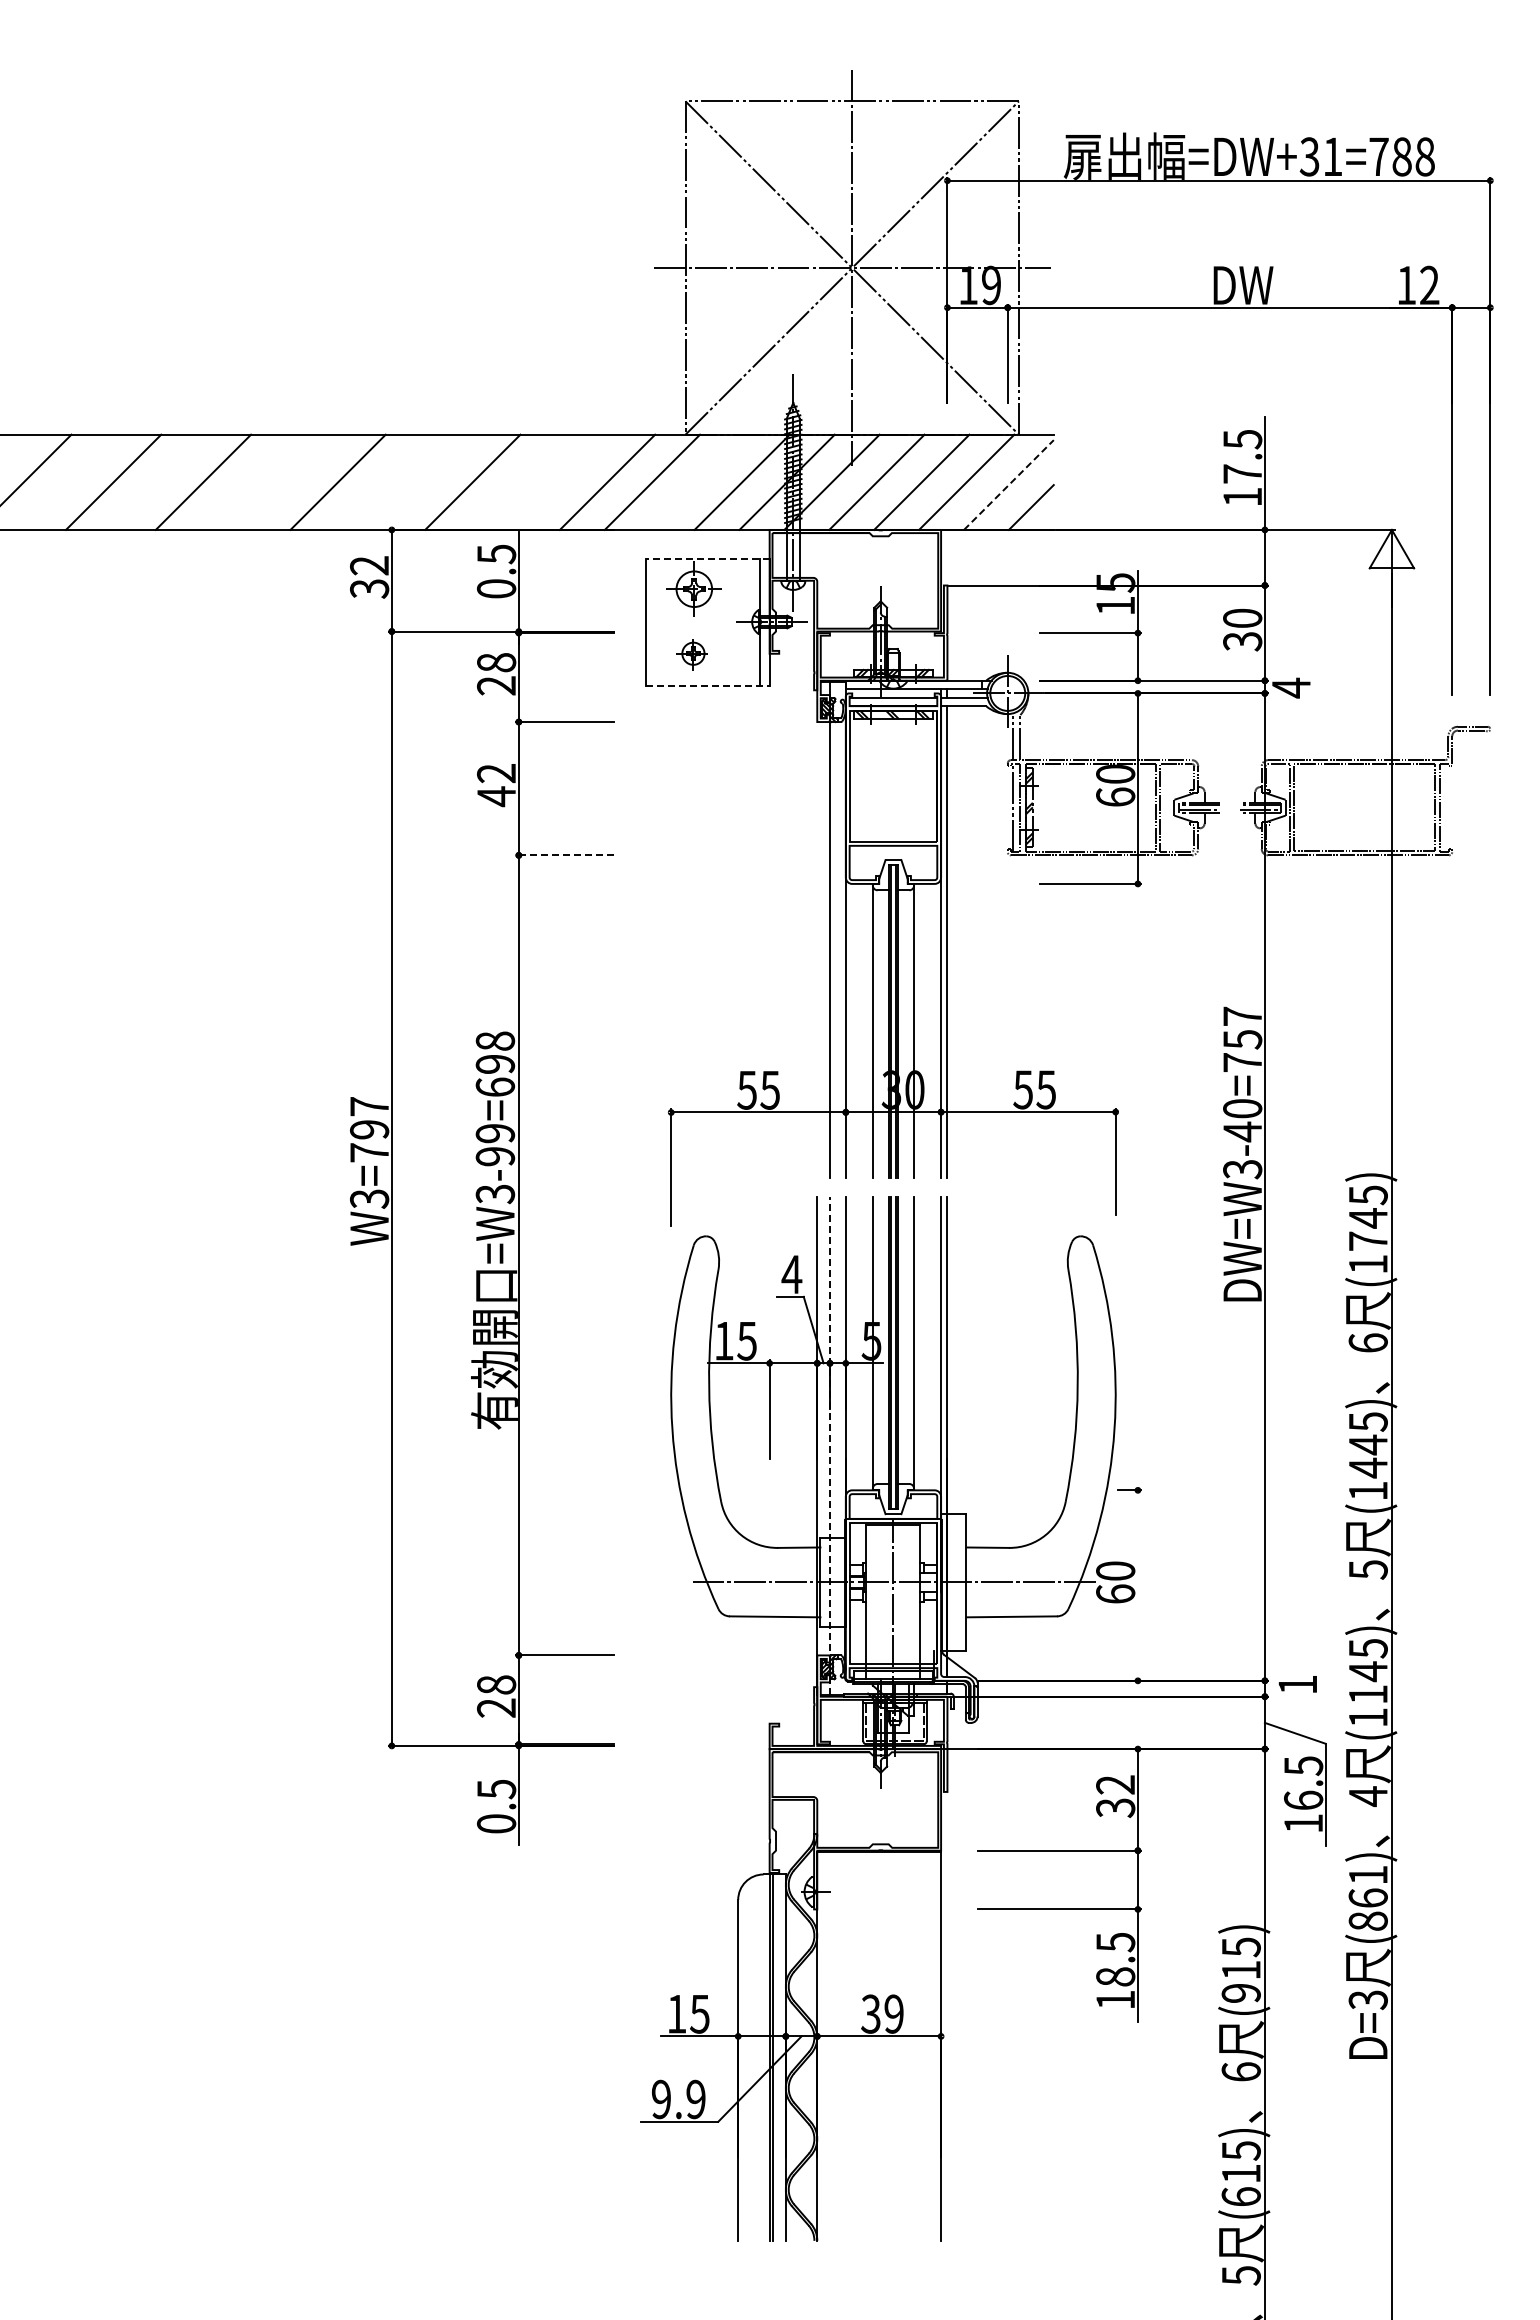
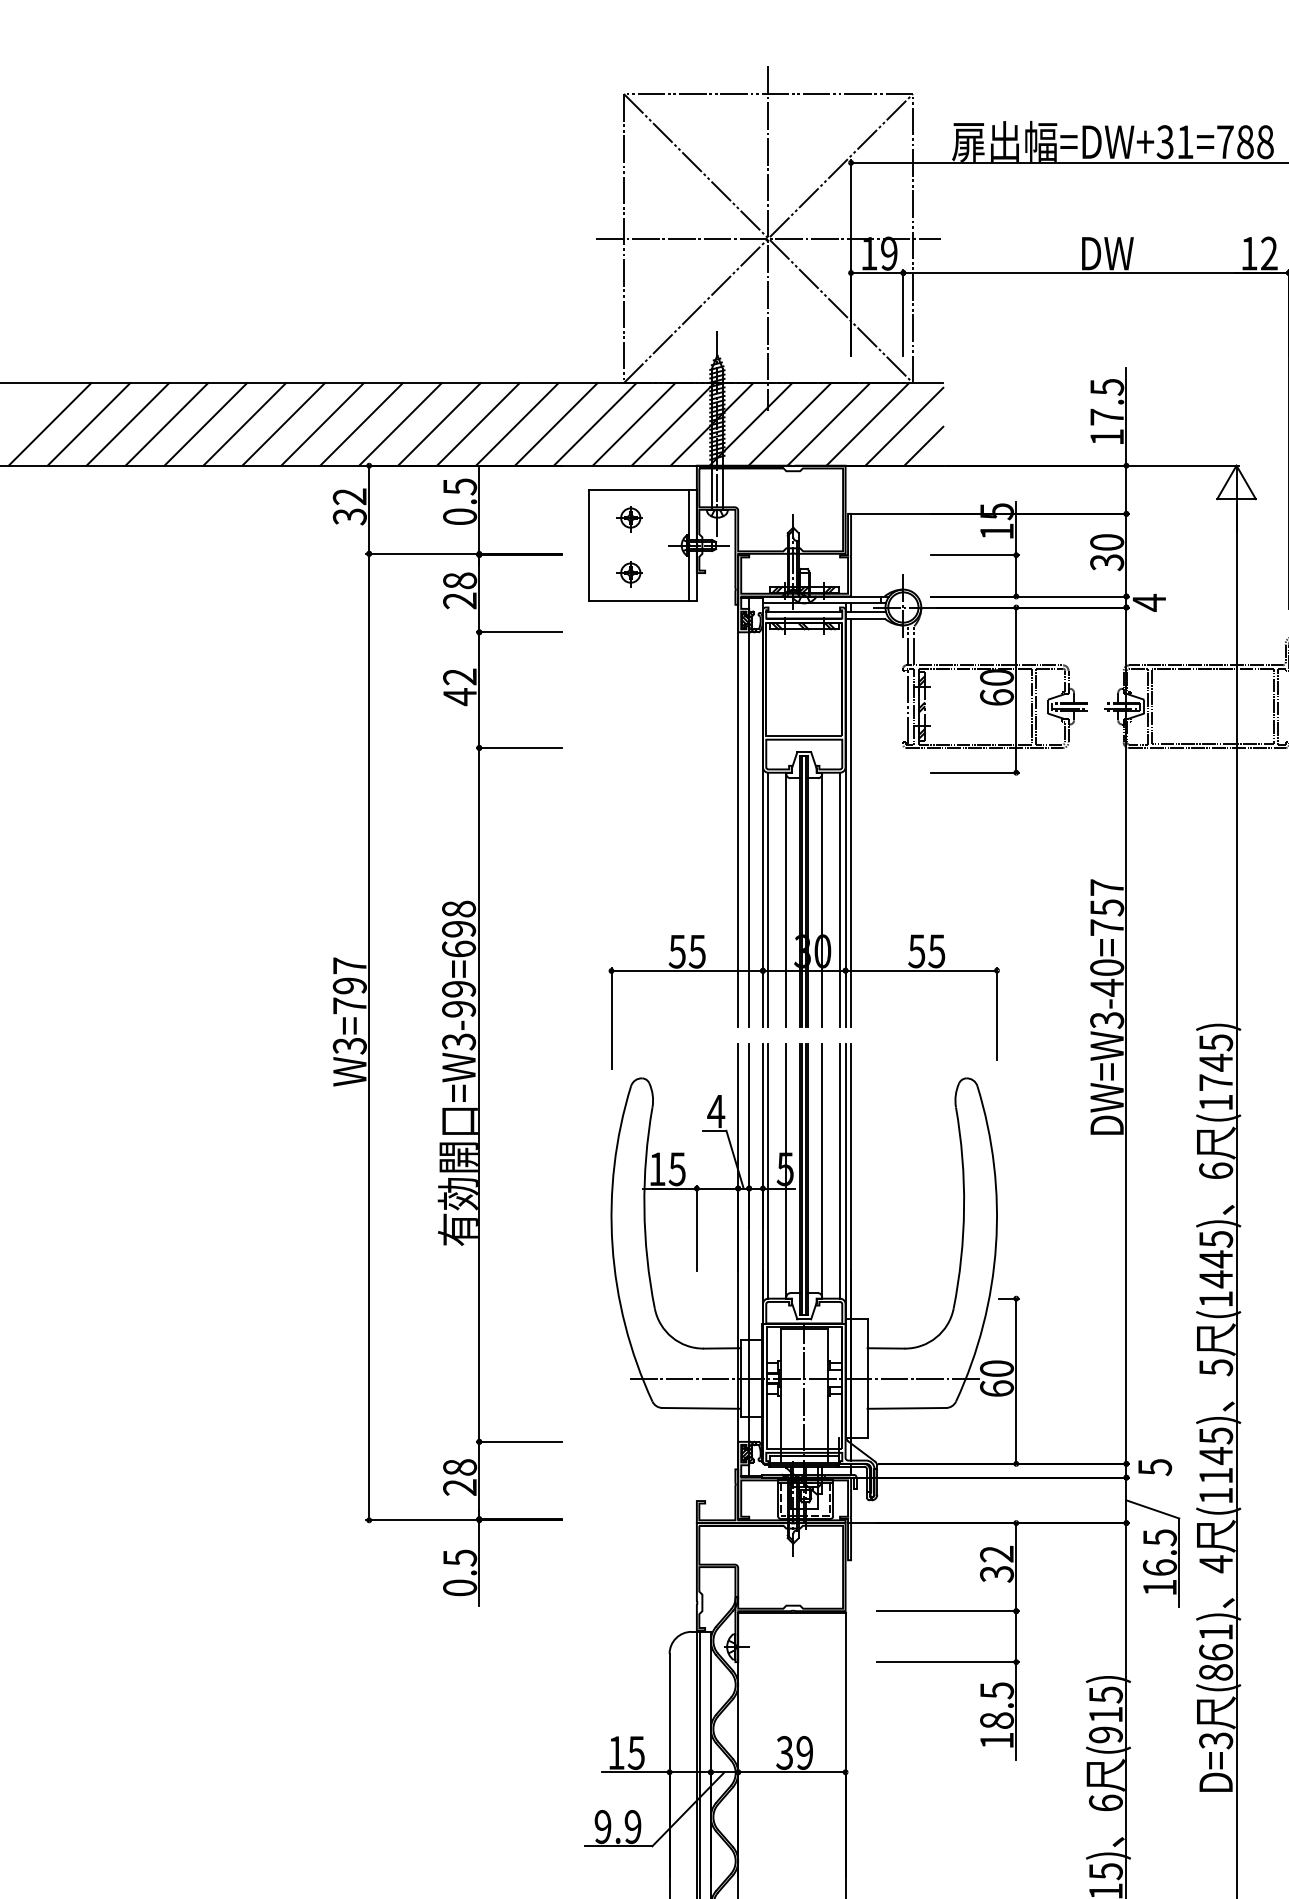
line: (68, 481) -> (88, 423), added
line: (158, 481) -> (166, 423), added
line: (247, 481) -> (244, 423), added
line: (292, 481) -> (283, 423), added
line: (382, 481) -> (361, 423), added
line: (427, 481) -> (400, 423), added
line: (517, 481) -> (478, 423), added
line: (562, 481) -> (517, 423), added
line: (696, 481) -> (633, 423), added
line: (1009, 484) -> (904, 426), dashed -> solid
line: (707, 558) -> (642, 490), dashed -> solid
part: (691, 591) -> (629, 519), size x0.62
line: (707, 685) -> (642, 600), dashed -> solid
line: (564, 855) -> (518, 748), dashed -> solid
line: (817, 929) -> (738, 812), added
line: (852, 1030) -> (768, 899), added
line: (934, 1030) -> (839, 899), added
line: (852, 1343) -> (768, 1171), added
line: (934, 1343) -> (839, 1171), added
line: (829, 1445) -> (748, 1259), dashed -> solid
line: (1137, 1585) -> (1015, 1381), added
text: (1297, 1684) -> (1154, 1467), 1 -> 5

